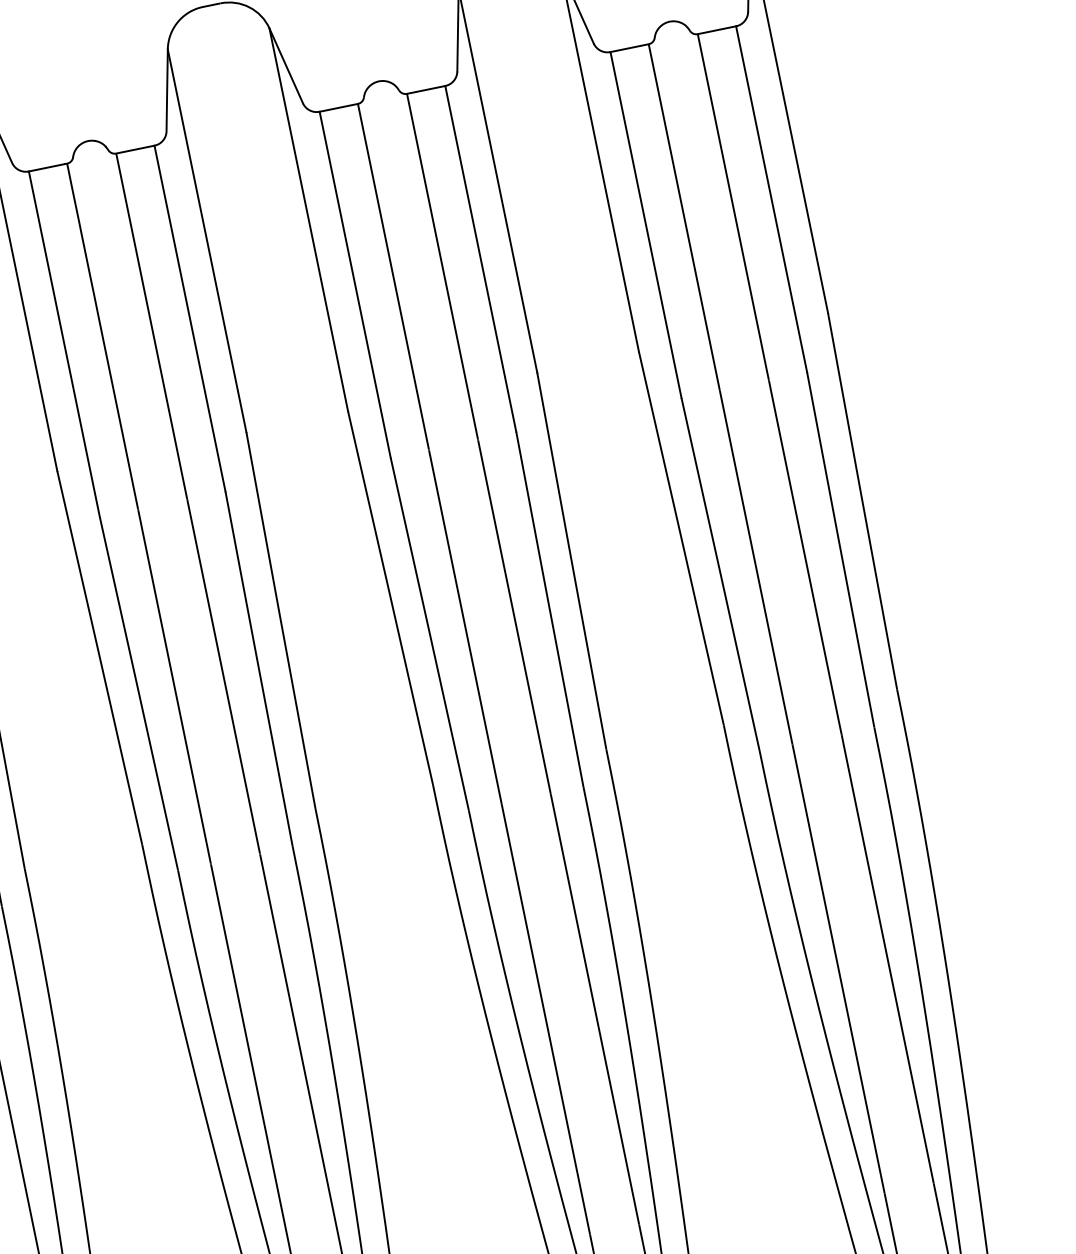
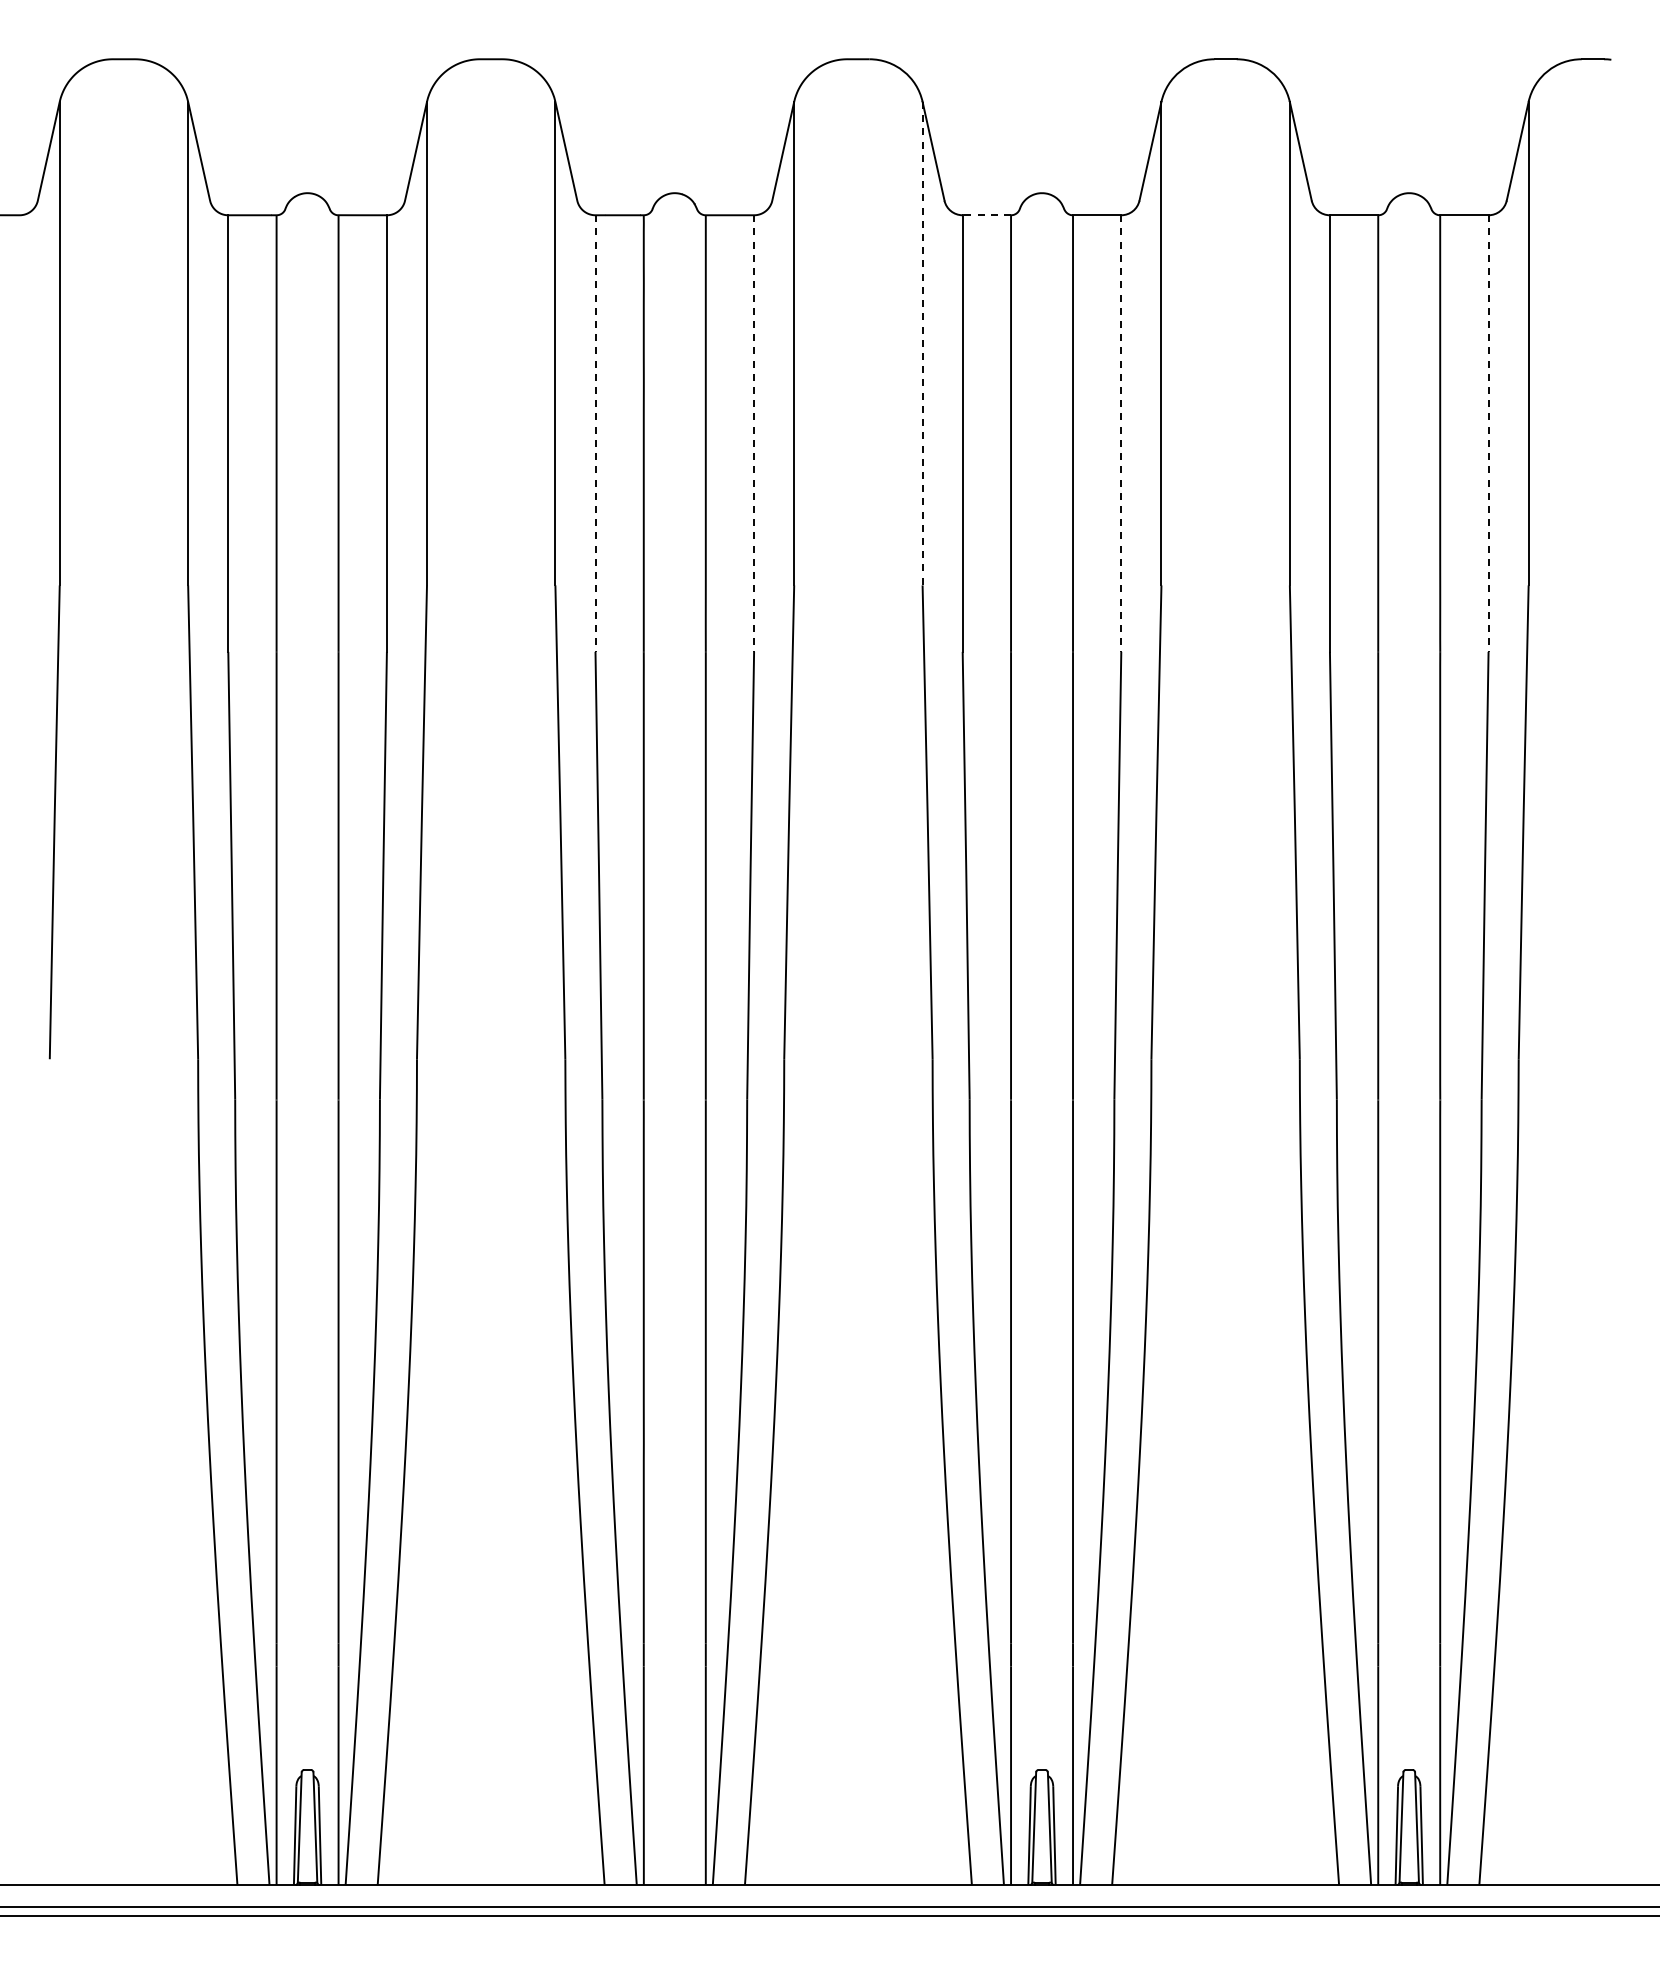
line: (338, 108) -> (986, 215), solid -> dashed
line: (771, 199) -> (1488, 434), solid -> dashed
line: (308, 219) -> (922, 343), solid -> dashed
line: (481, 259) -> (1121, 434), solid -> dashed
line: (190, 319) -> (754, 434), solid -> dashed
line: (64, 345) -> (595, 434), solid -> dashed

